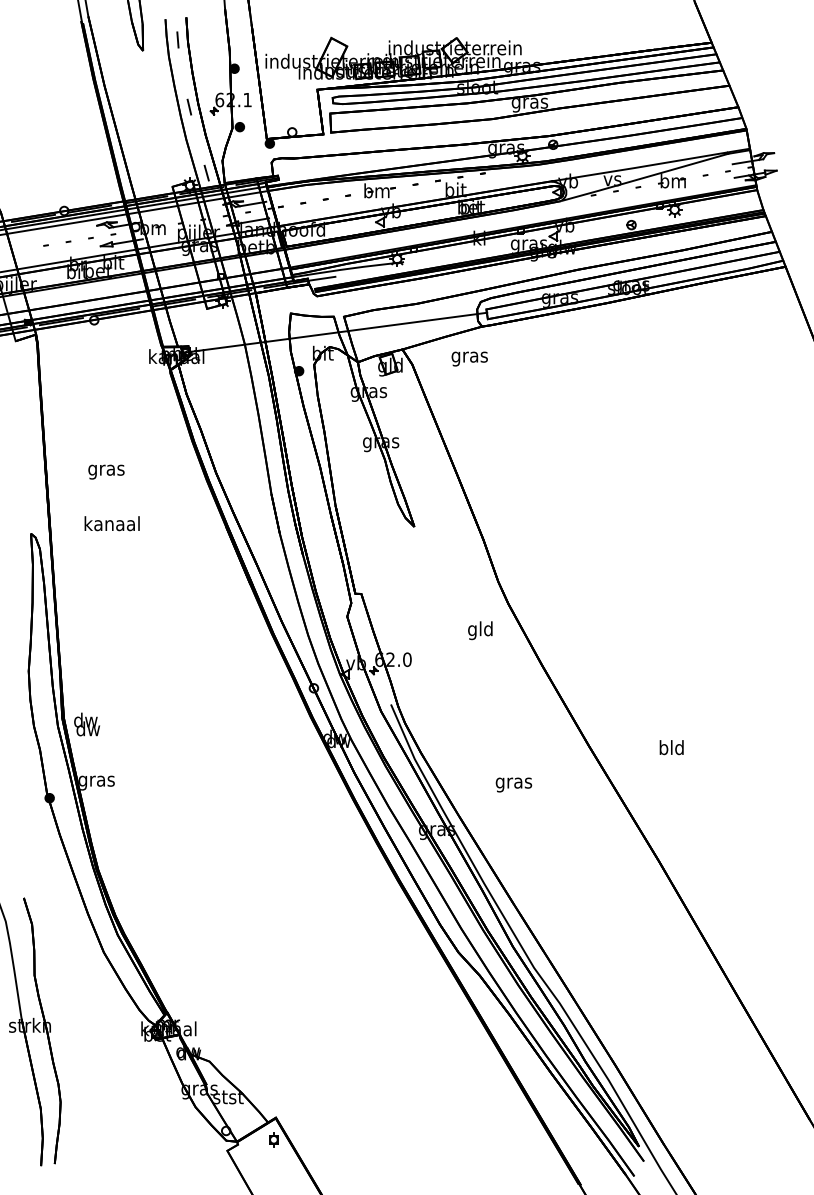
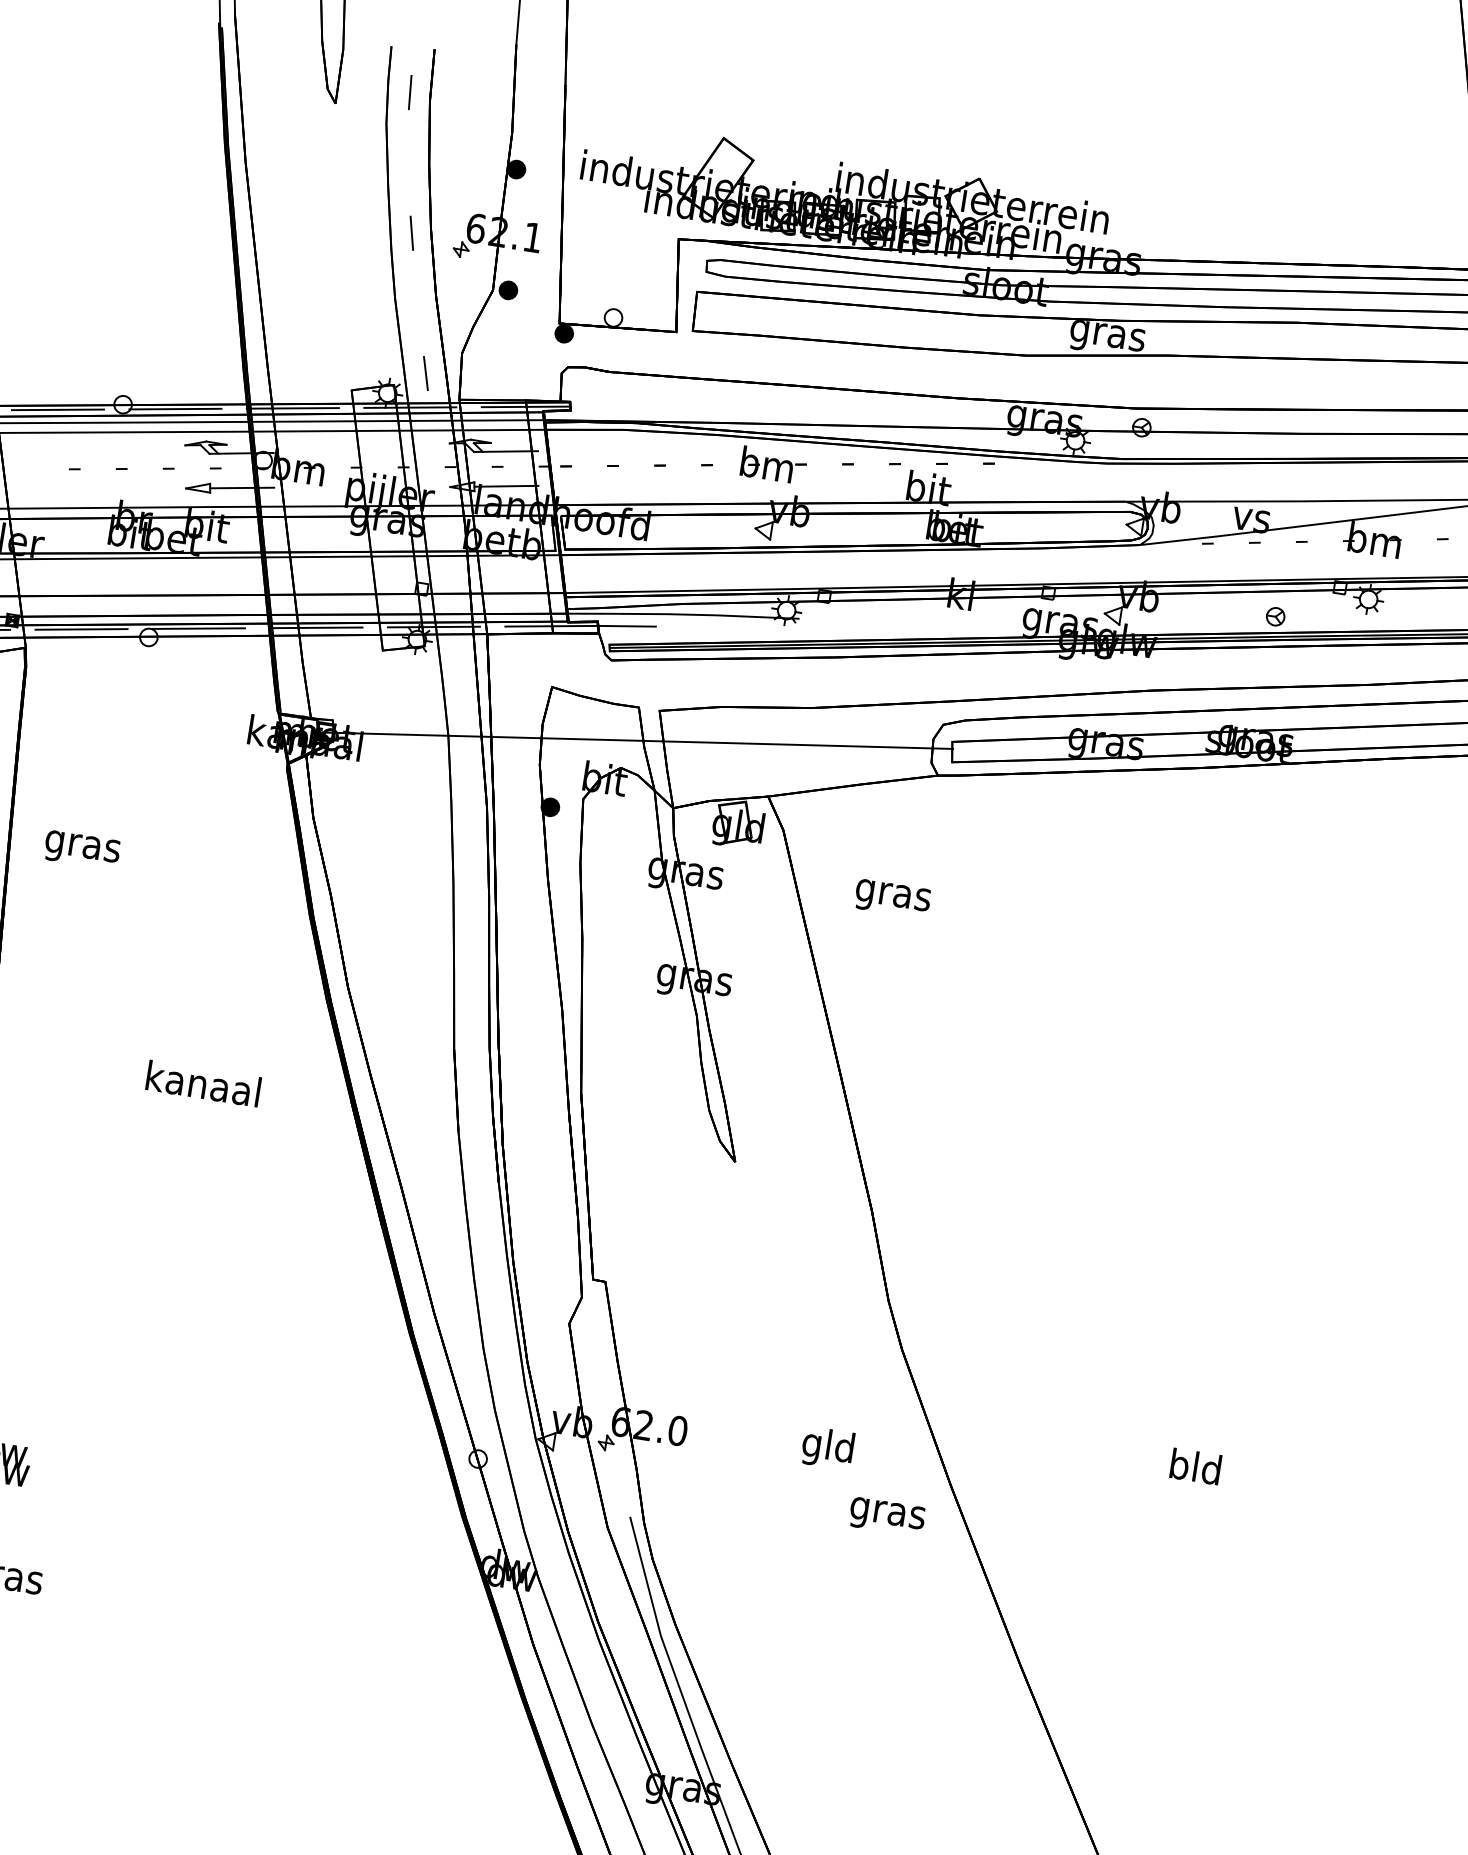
text: (469, 358) -> (892, 897), moved
text: (106, 471) -> (82, 848), moved
text: (111, 523) -> (202, 1083), moved
text: (480, 630) -> (828, 1447), moved
text: (671, 747) -> (1195, 1466), moved
text: (513, 784) -> (886, 1515), moved

